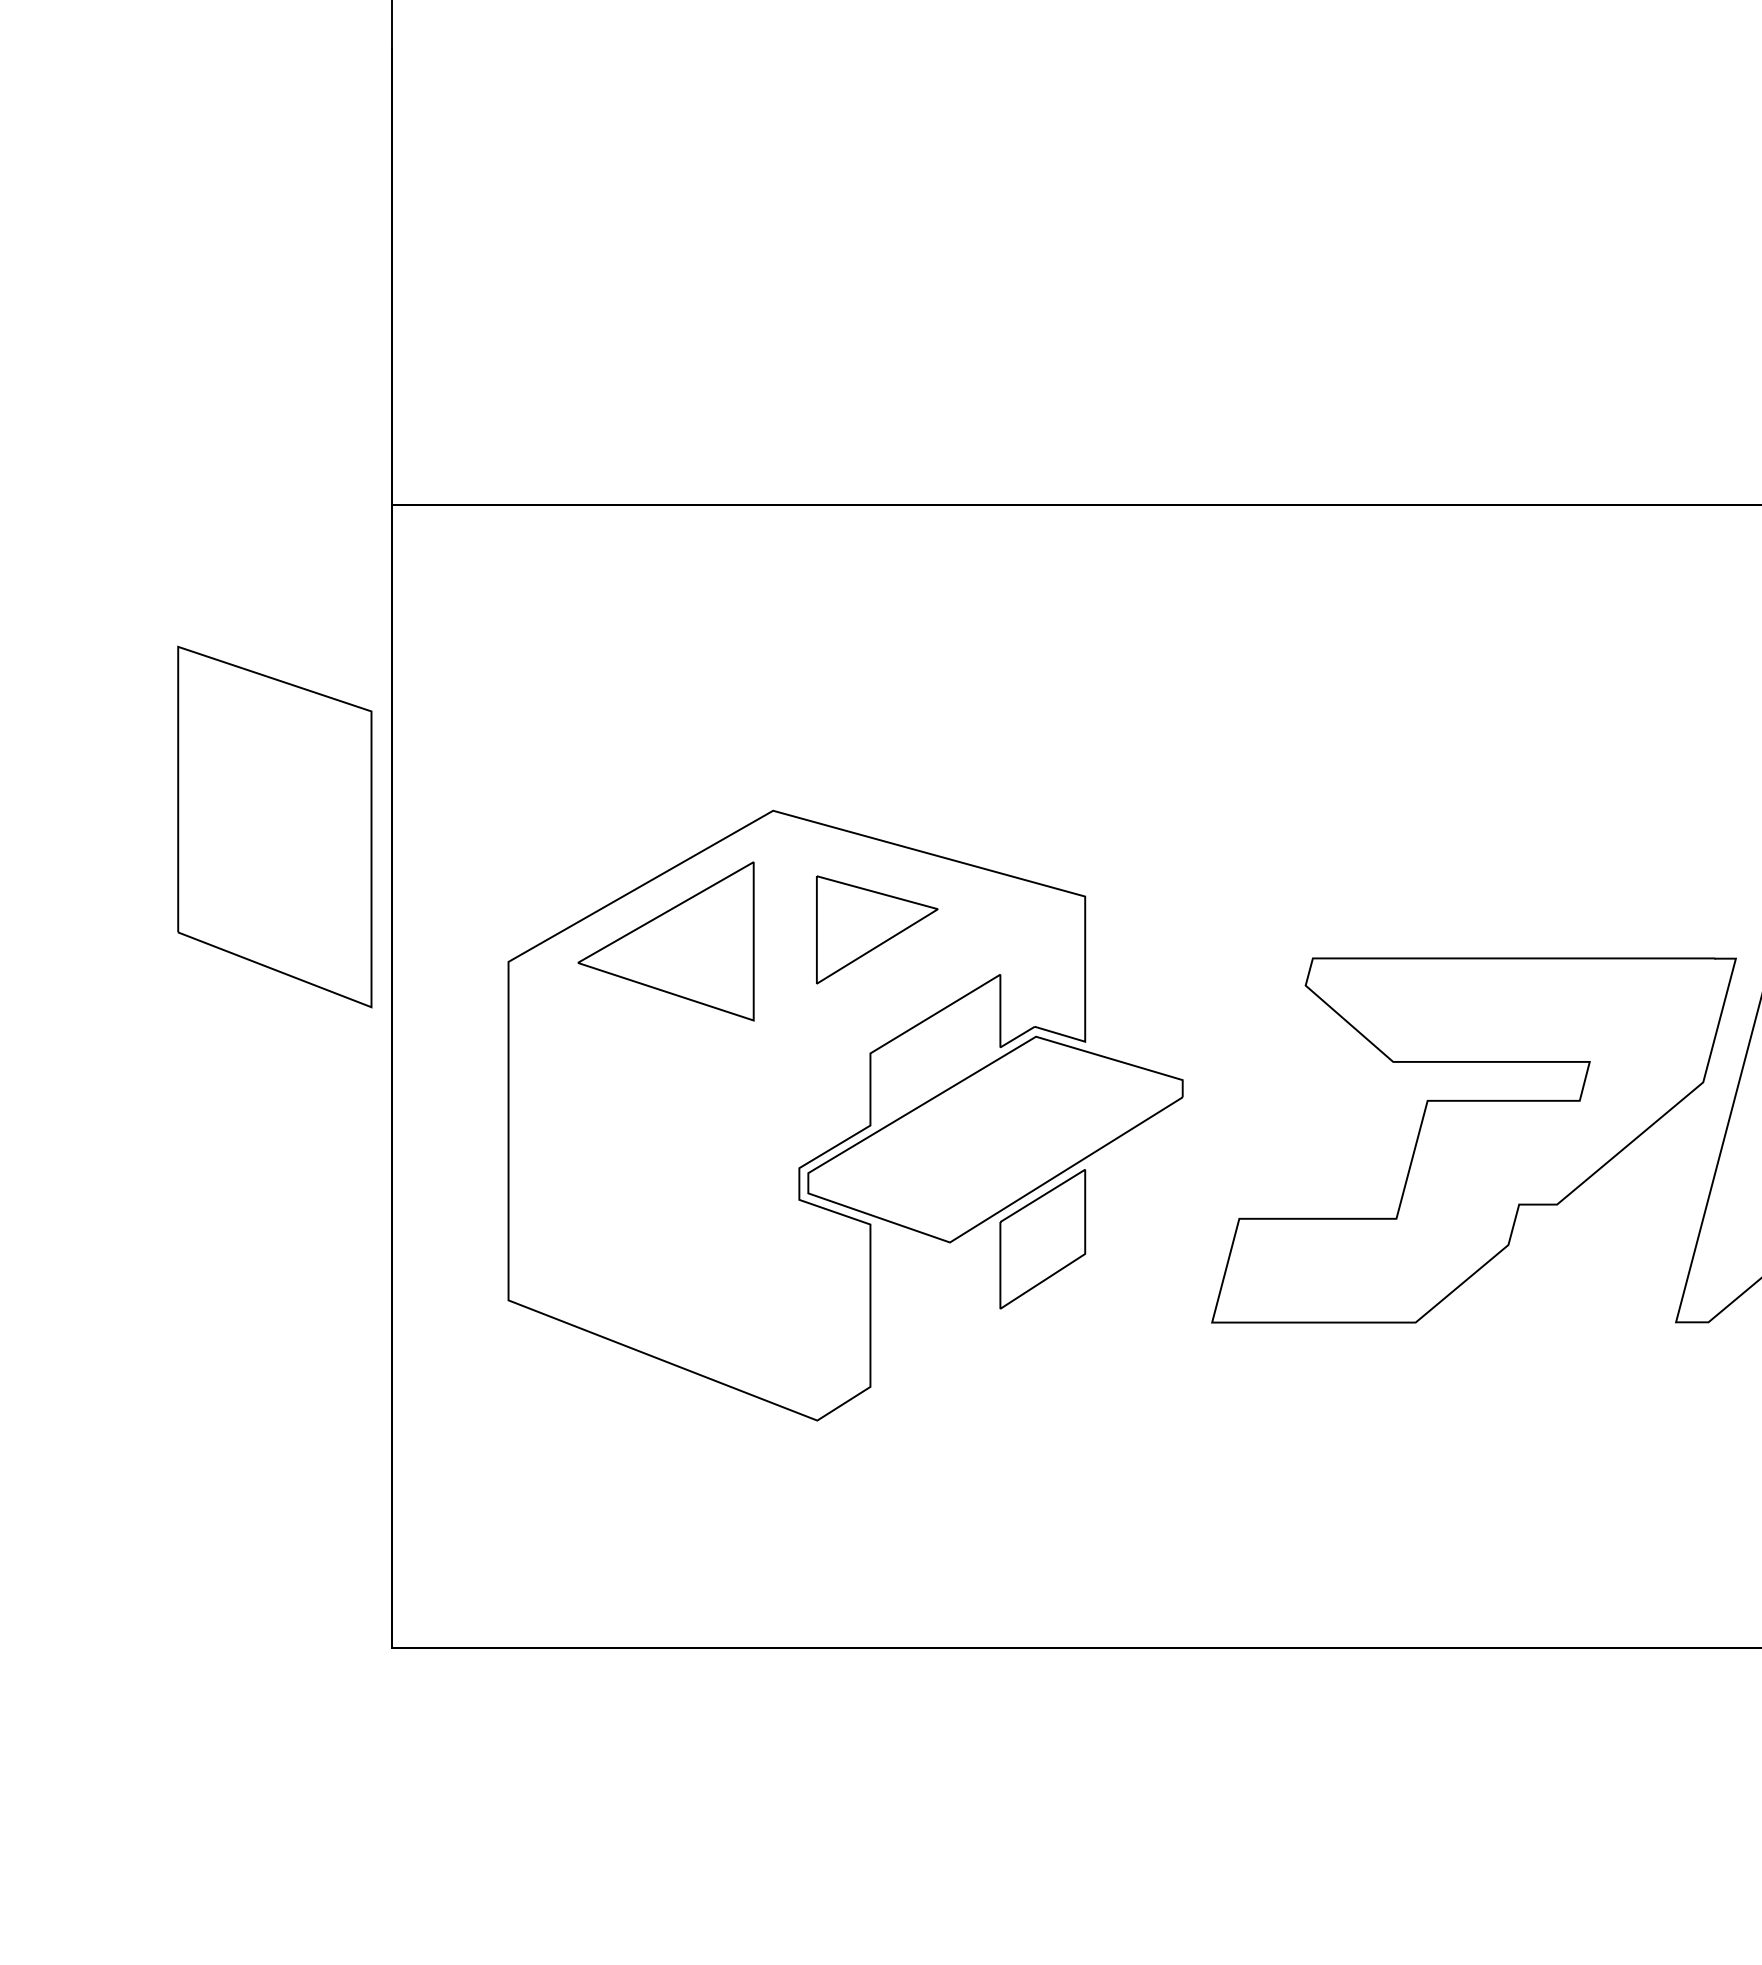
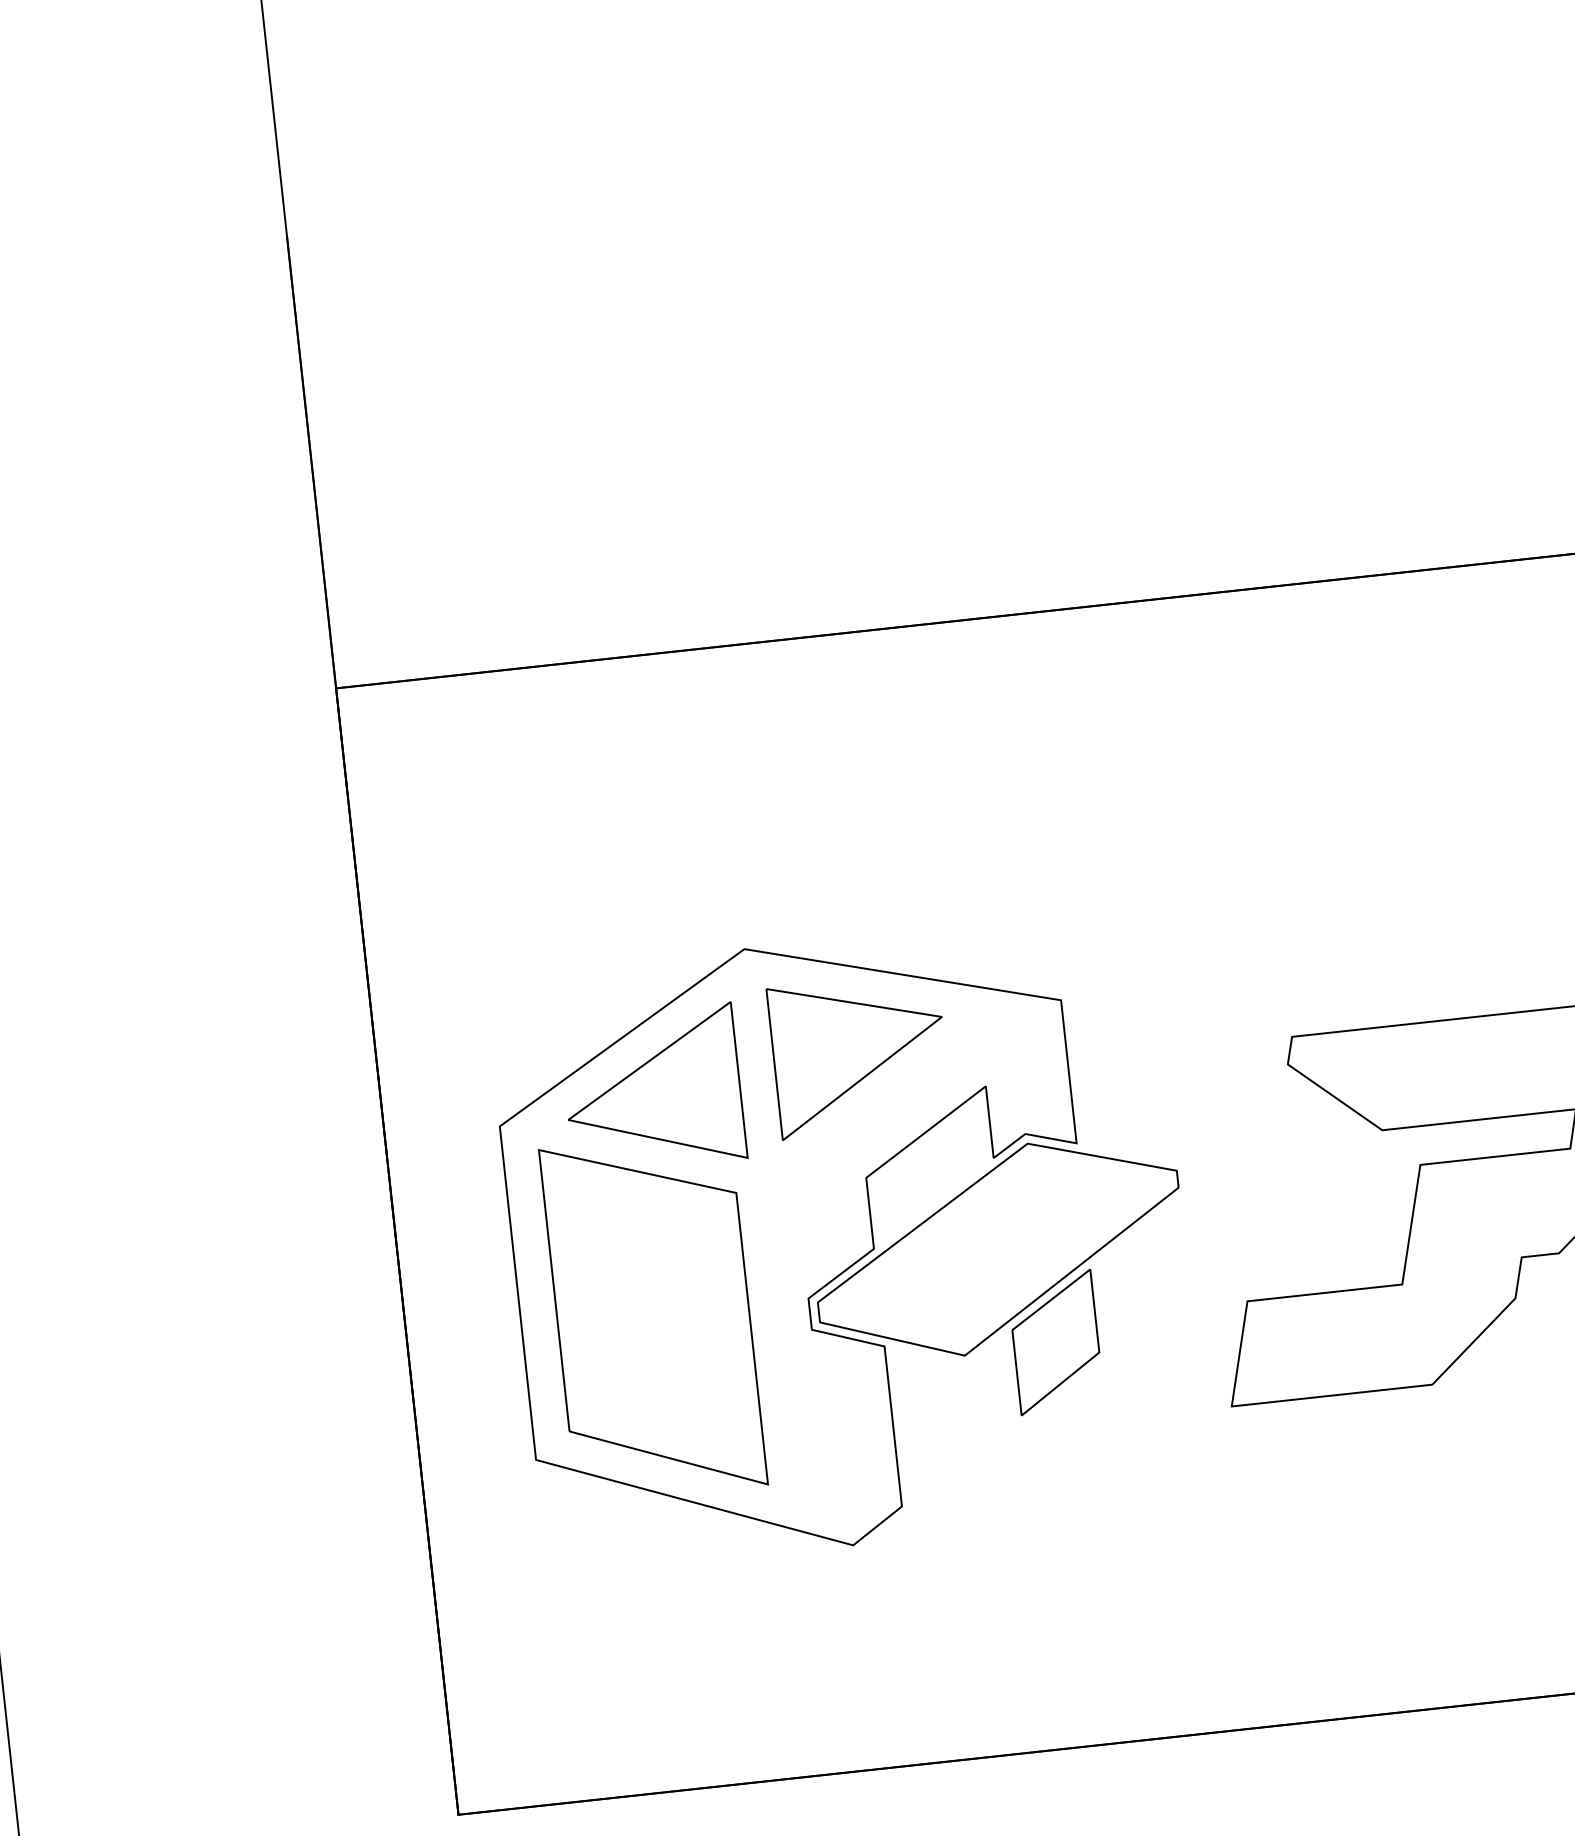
part: (274, 826) -> (653, 1316), moved
part: (877, 929) -> (859, 1054), size x1.43

